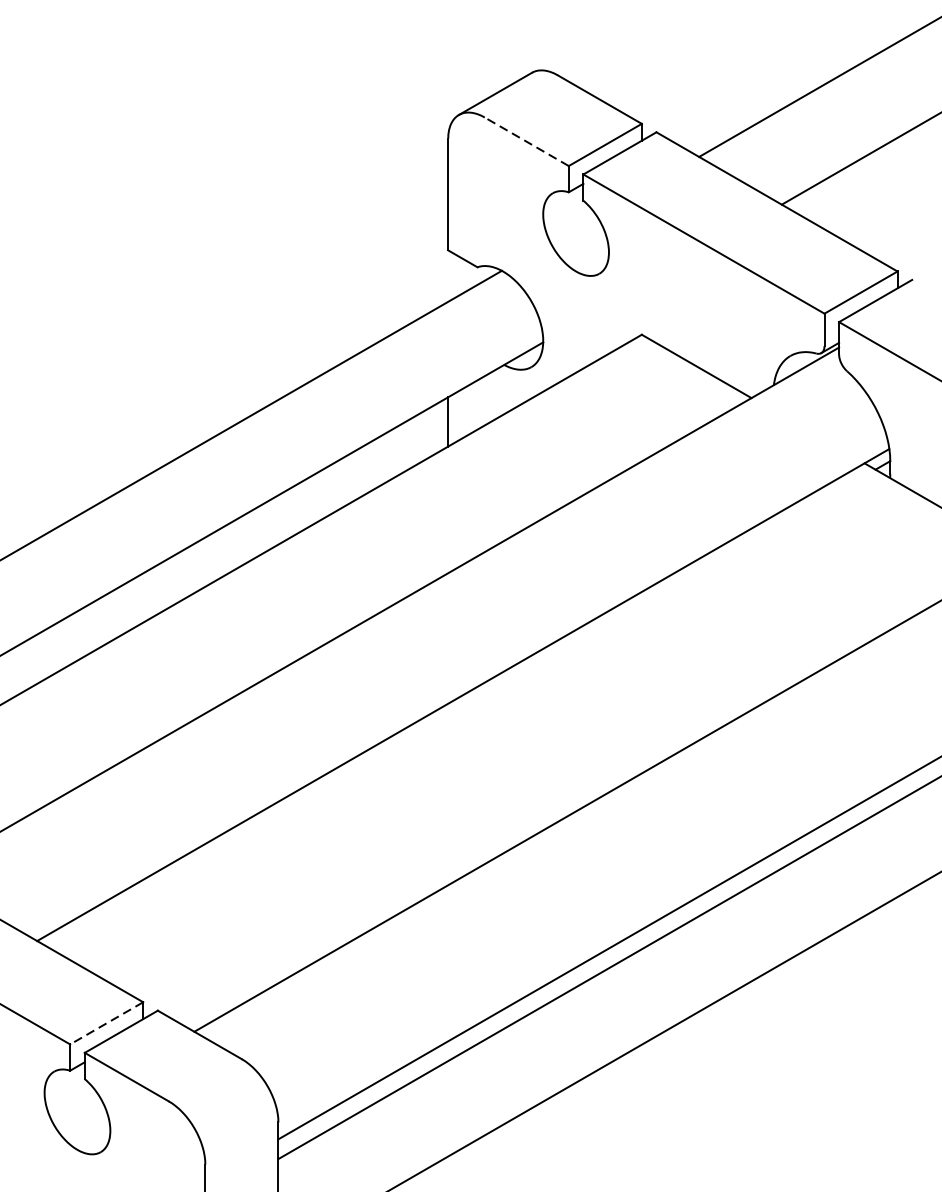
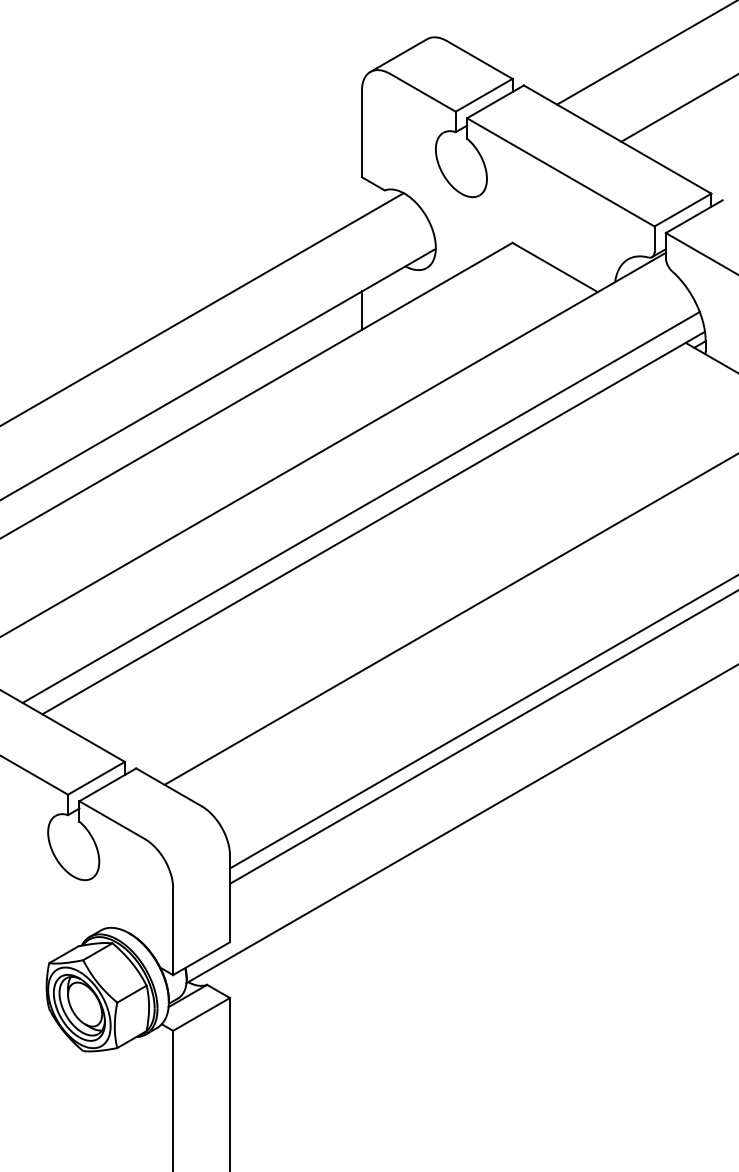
line: (527, 141) -> (423, 92), dashed -> solid
line: (446, 675) -> (360, 507), added
line: (106, 1023) -> (96, 778), dashed -> solid

